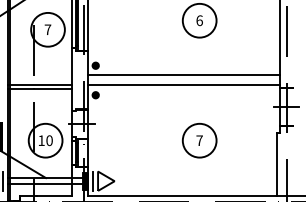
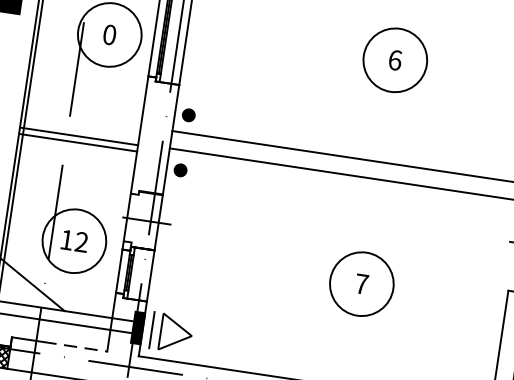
text: (47, 29) -> (108, 34), 7 -> 0
text: (49, 140) -> (81, 241), 10 -> 12
line: (54, 195) -> (75, 345), solid -> dashed

